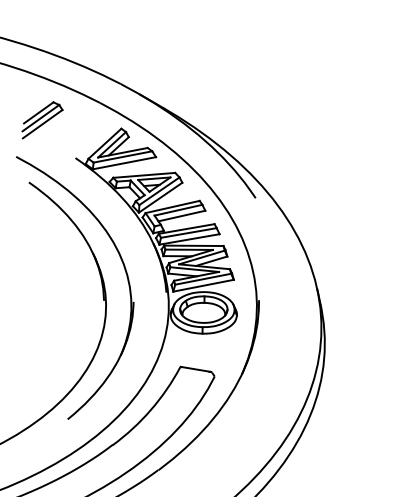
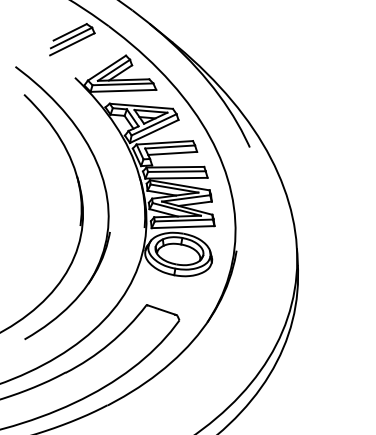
part: (42, 120) -> (72, 40), moved

